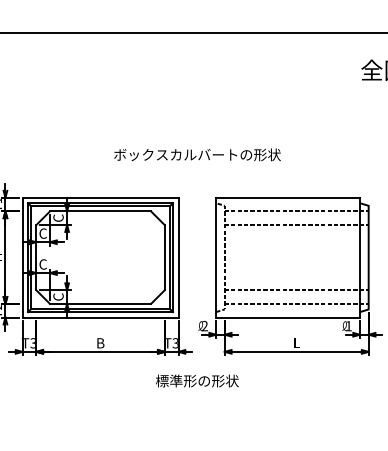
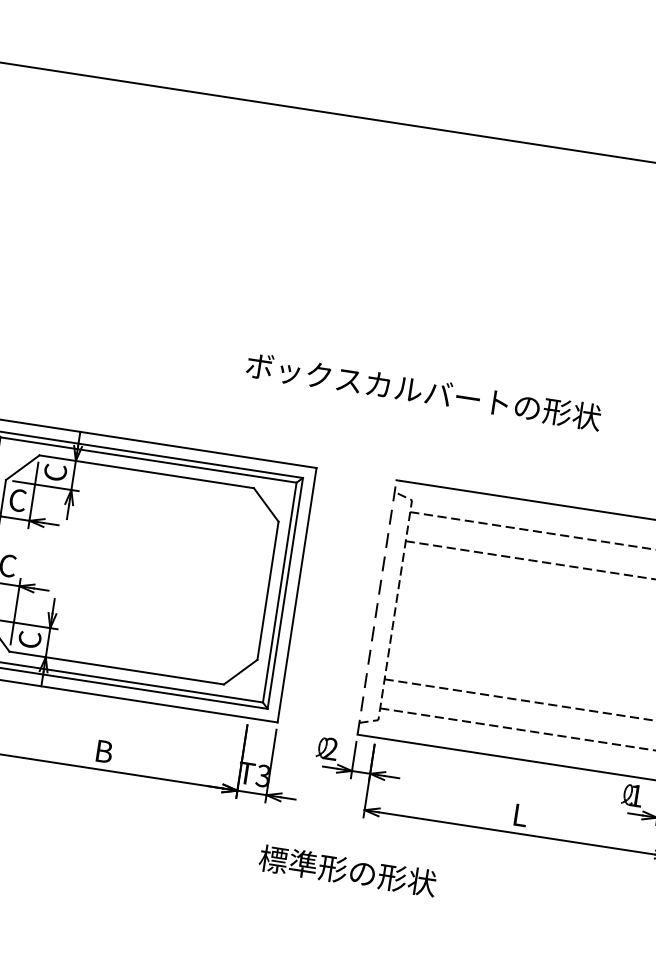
text: (197, 154) -> (423, 390), moved
line: (216, 257) -> (377, 607), solid -> dashed
text: (197, 380) -> (348, 869), moved

